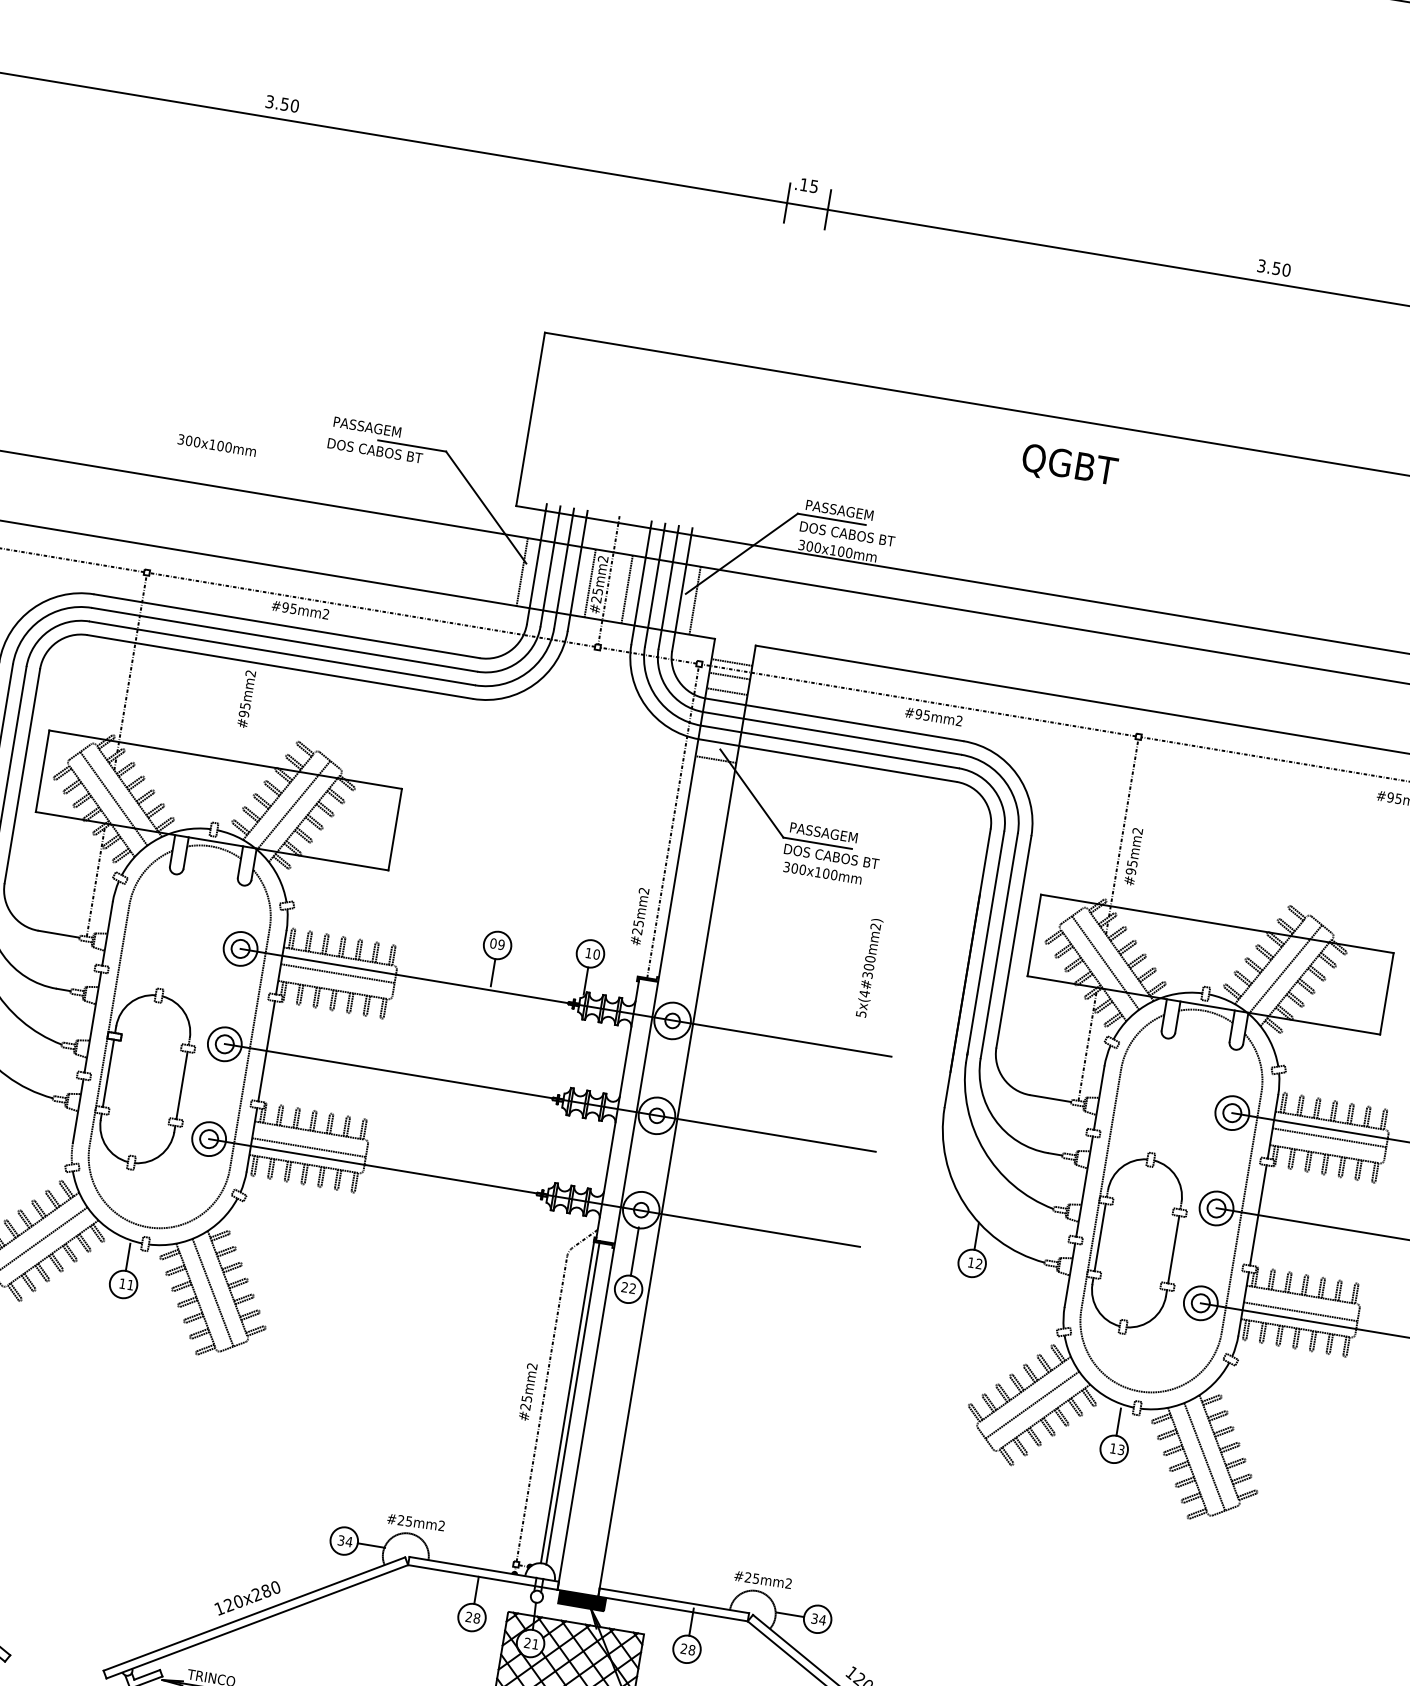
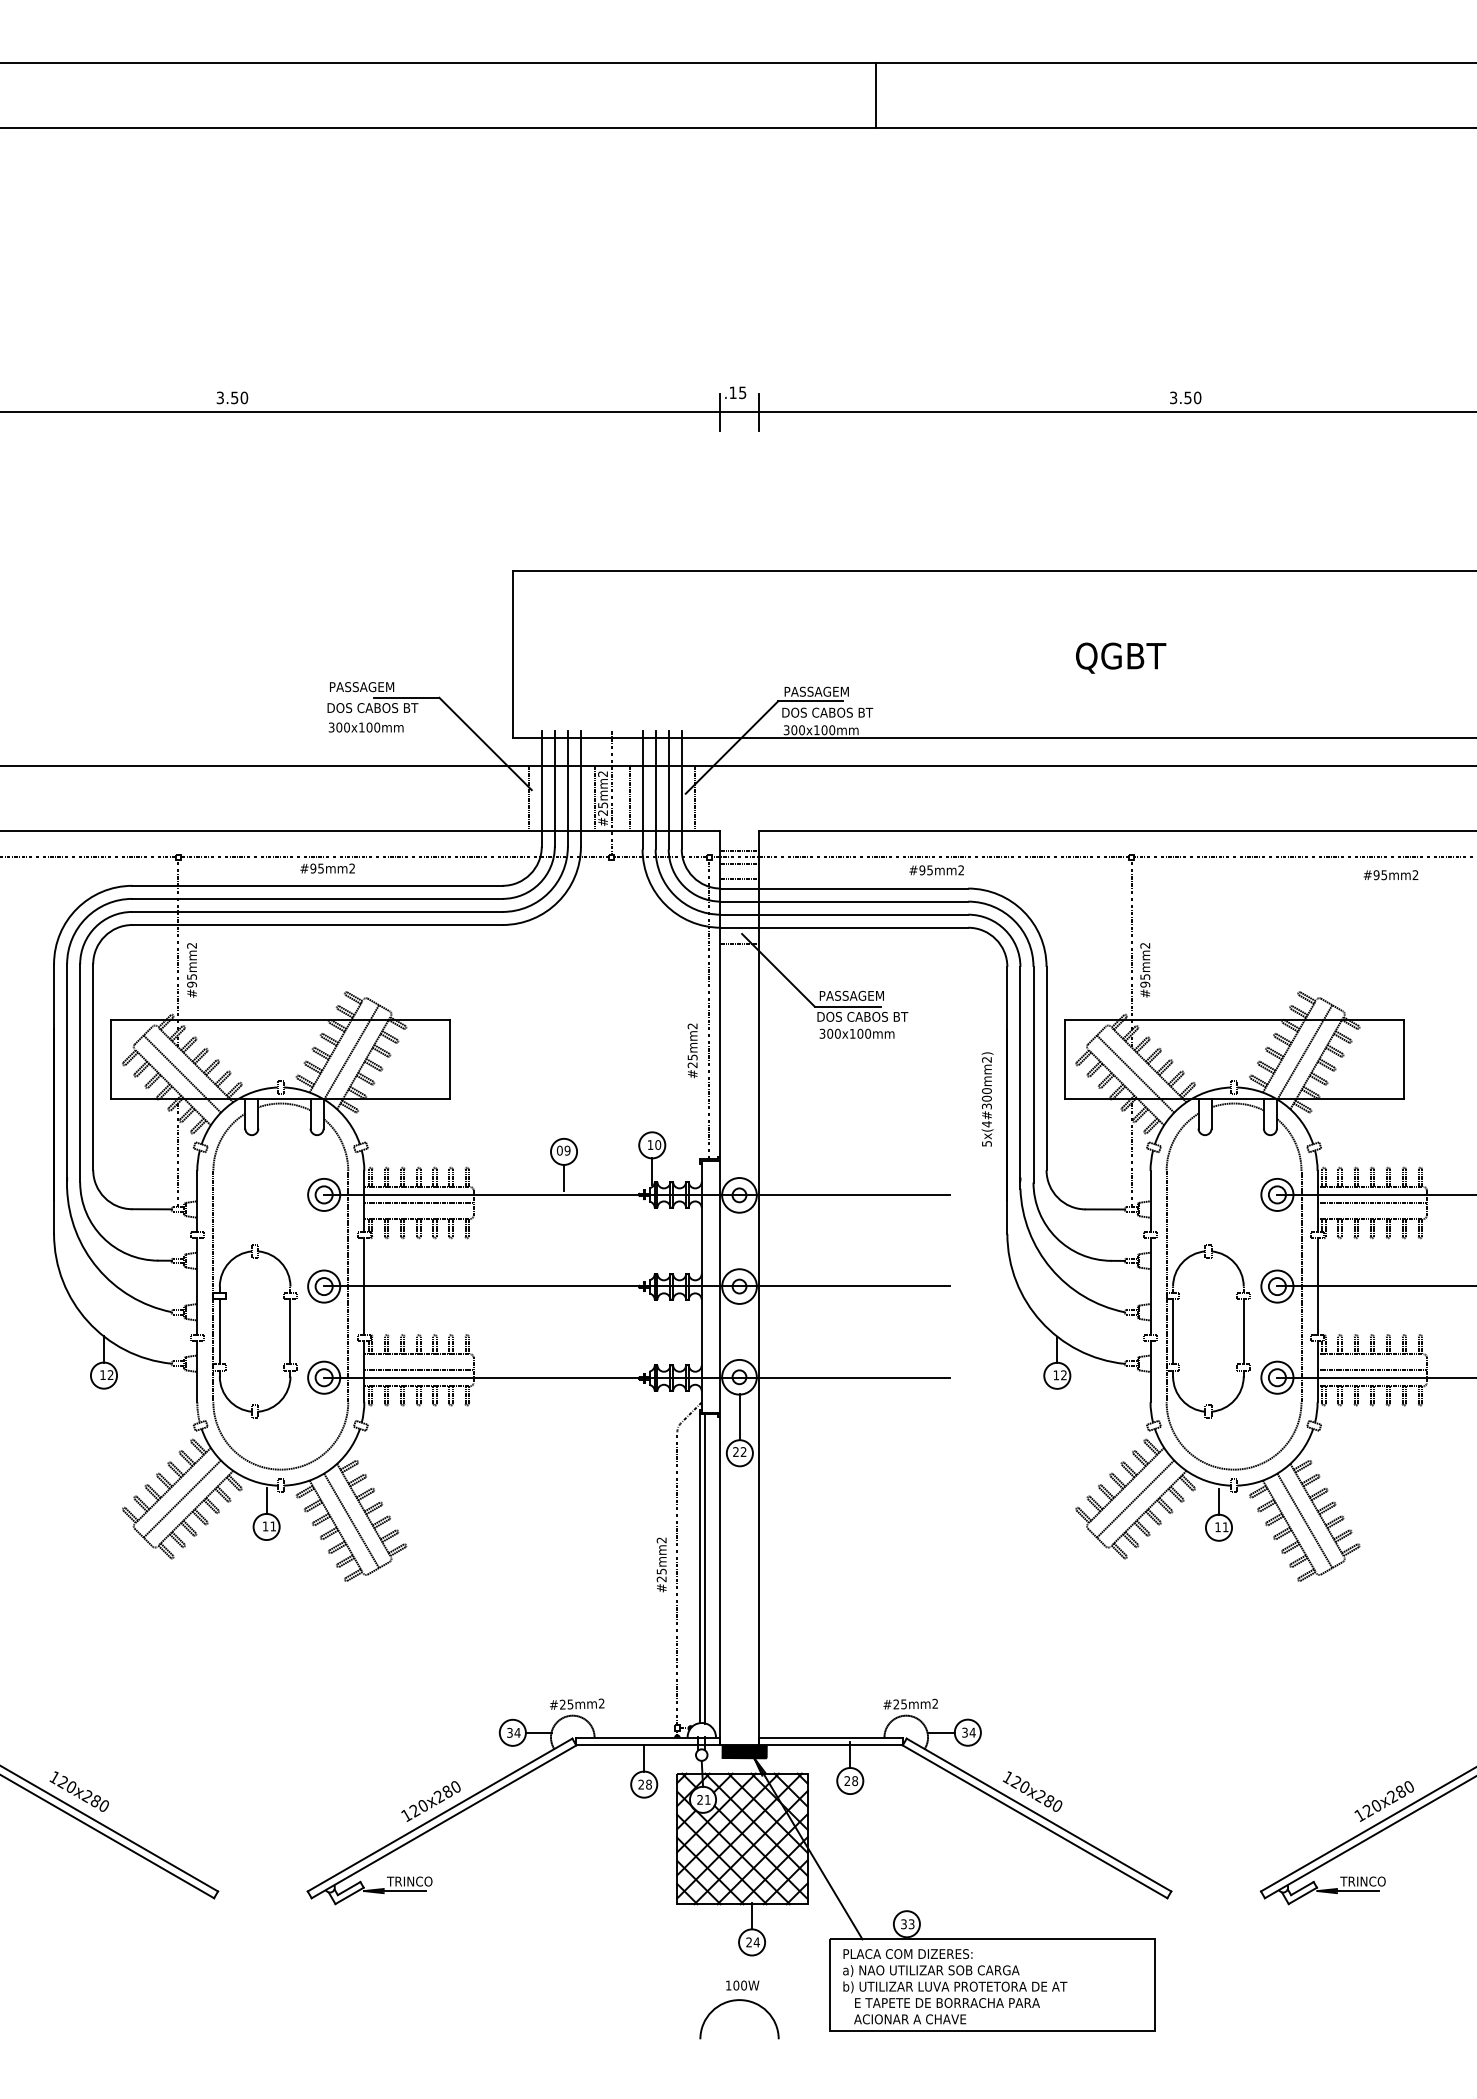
text: (216, 445) -> (365, 727), moved
text: (1070, 465) -> (1121, 657), moved
text: (245, 699) -> (191, 970), moved
text: (639, 916) -> (692, 1050), moved
text: (869, 968) -> (987, 1099), moved
text: (1121, 1450) -> (1225, 1527), 13 -> 11

